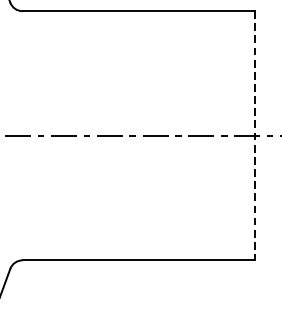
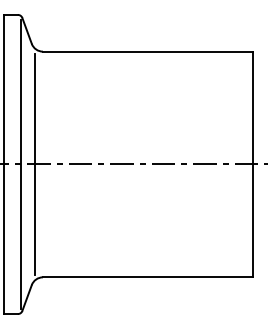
line: (13, 135) -> (34, 164), added
line: (255, 135) -> (253, 164), dashed -> solid

